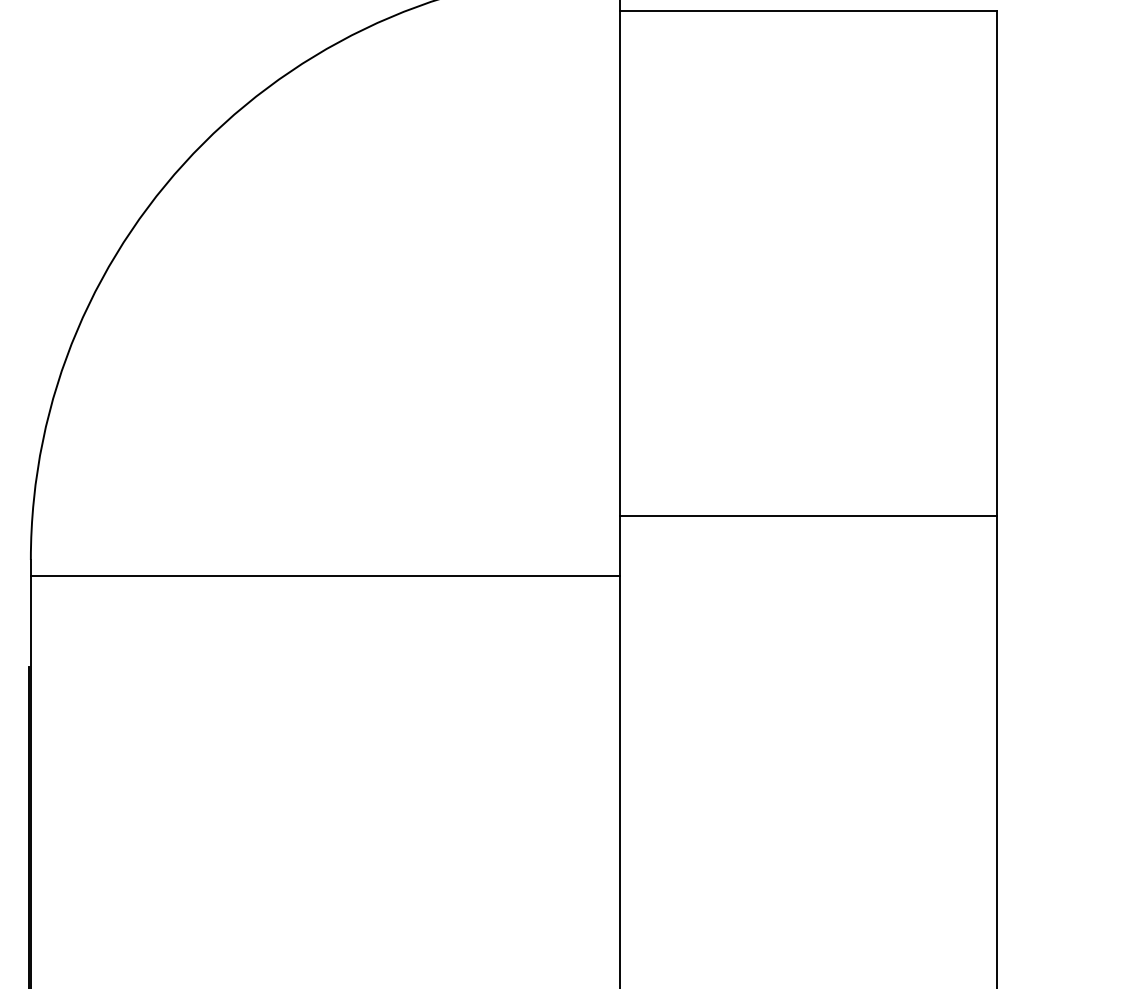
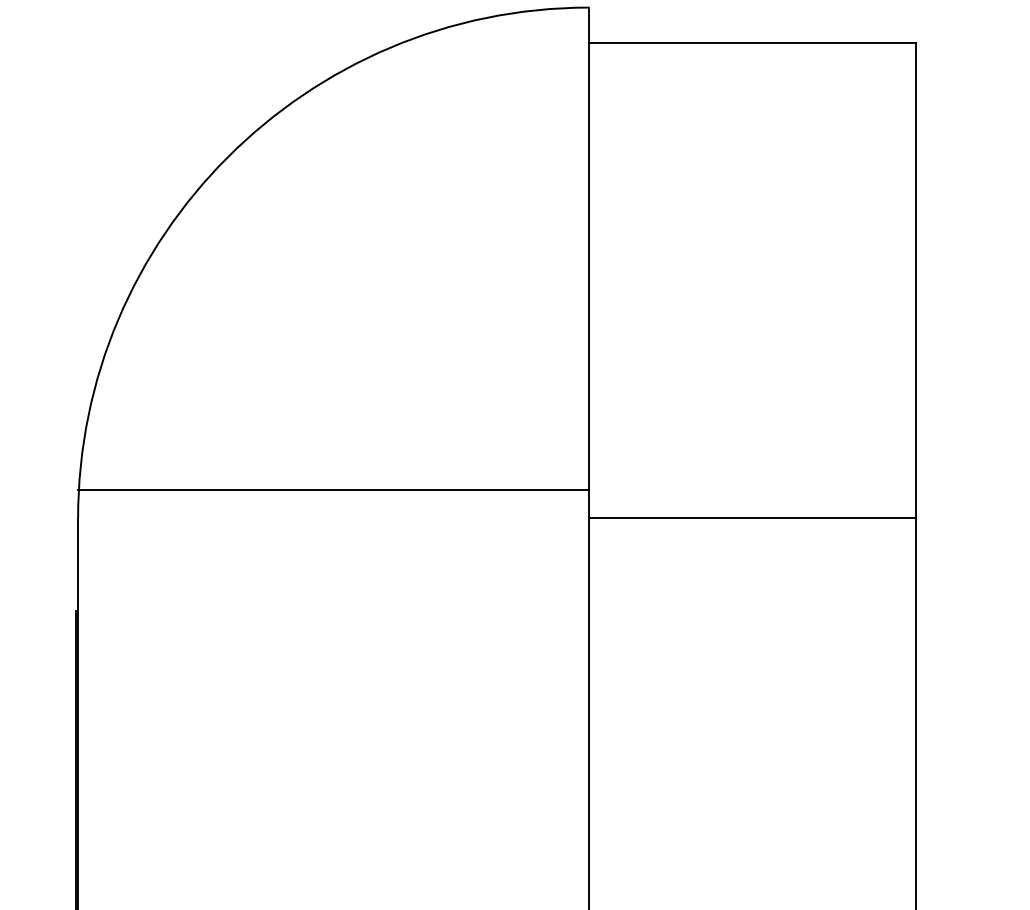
line: (808, 516) -> (752, 518), moved
line: (325, 575) -> (333, 489), moved

